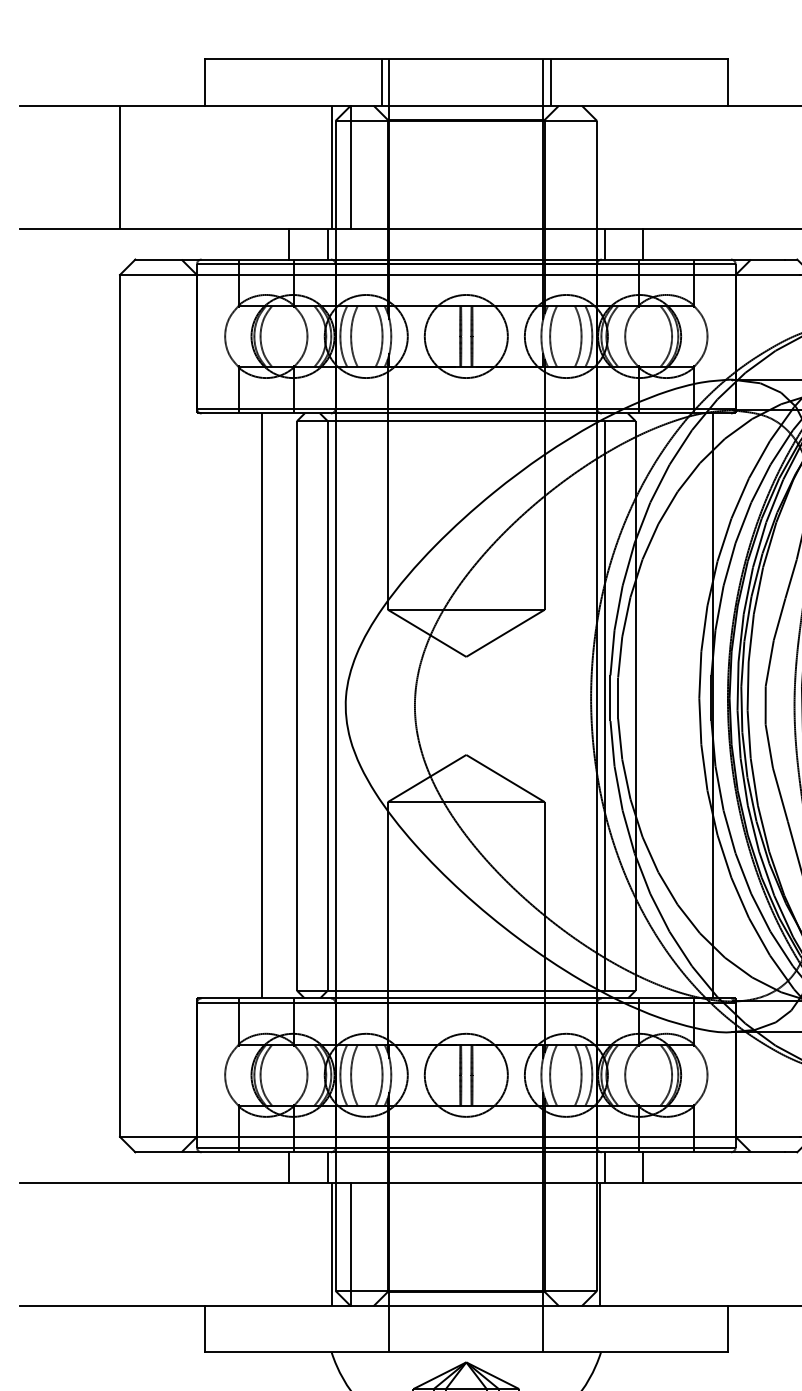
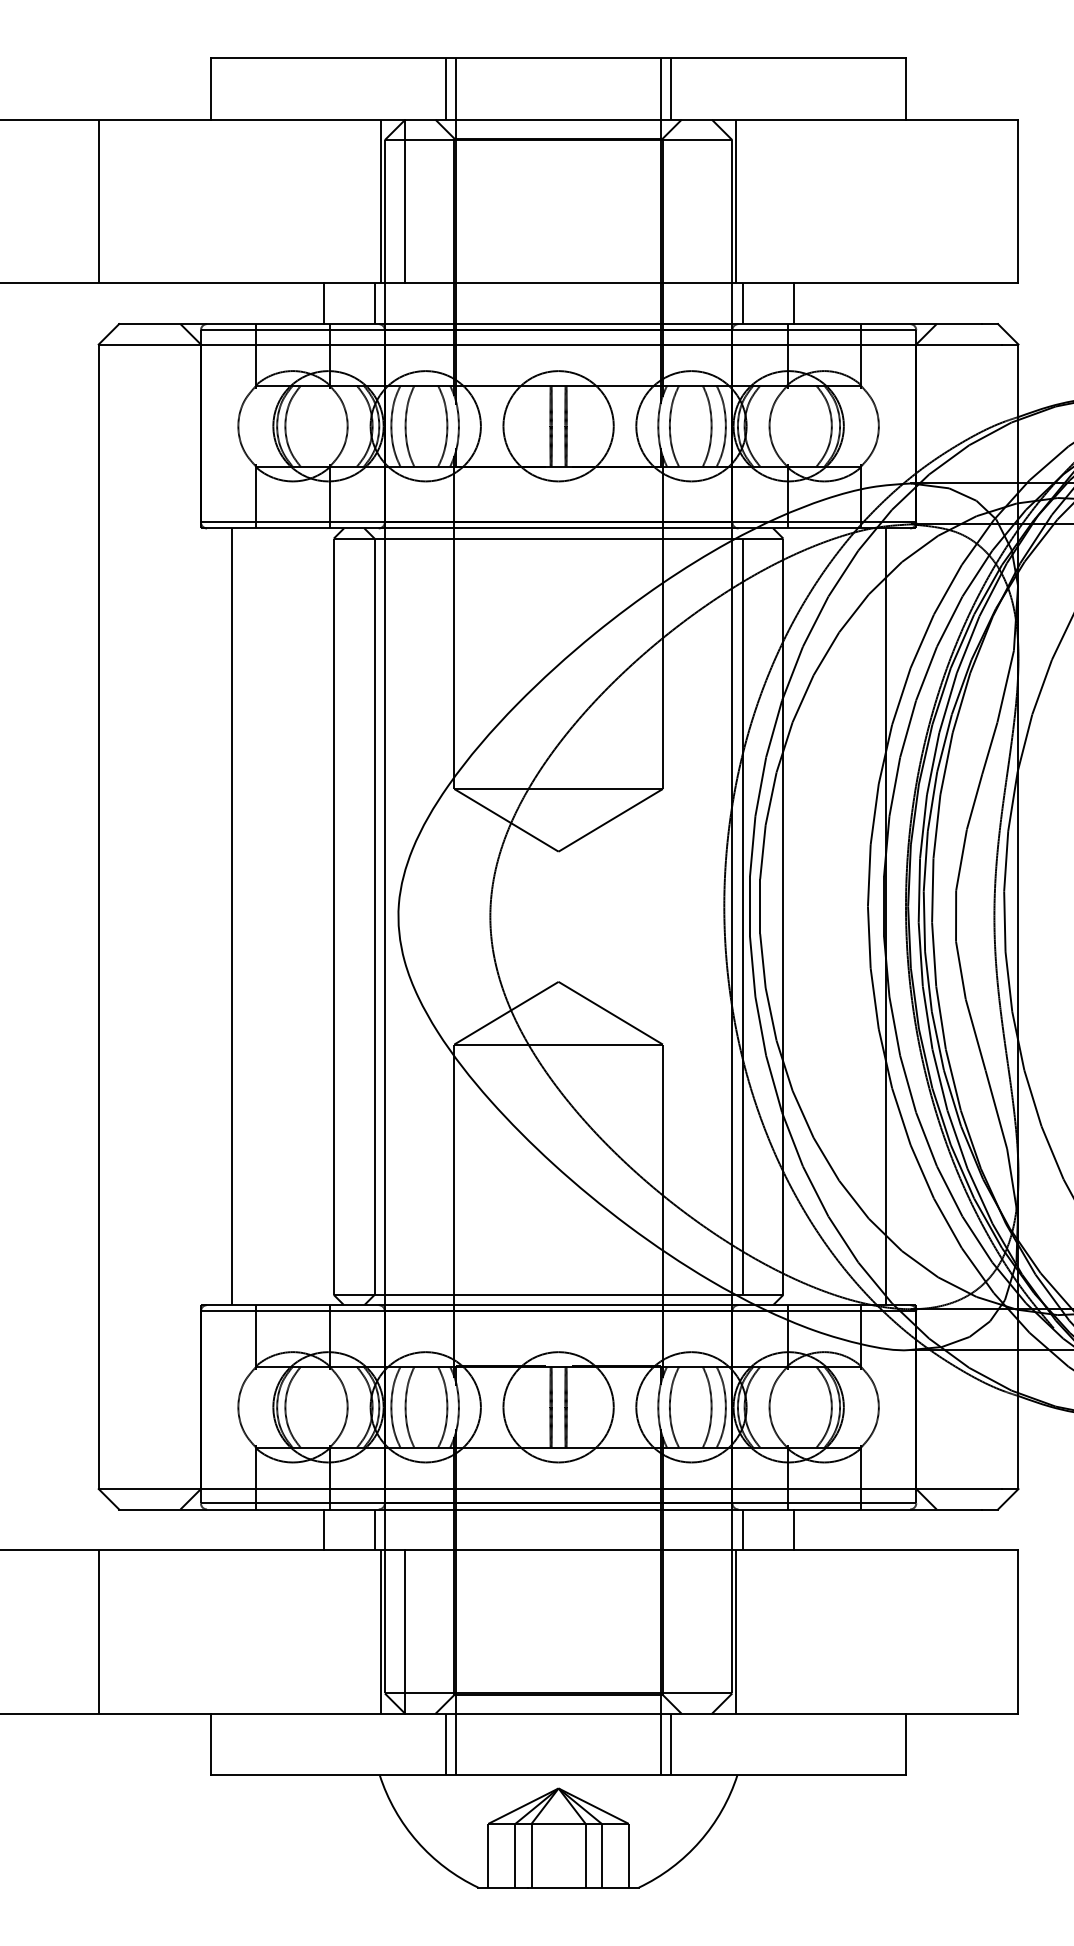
line: (600, 167) -> (736, 201), added
line: (262, 705) -> (231, 916), moved
line: (119, 1244) -> (98, 1631), added
line: (381, 1329) -> (446, 1744), added
line: (551, 1329) -> (671, 1744), added

